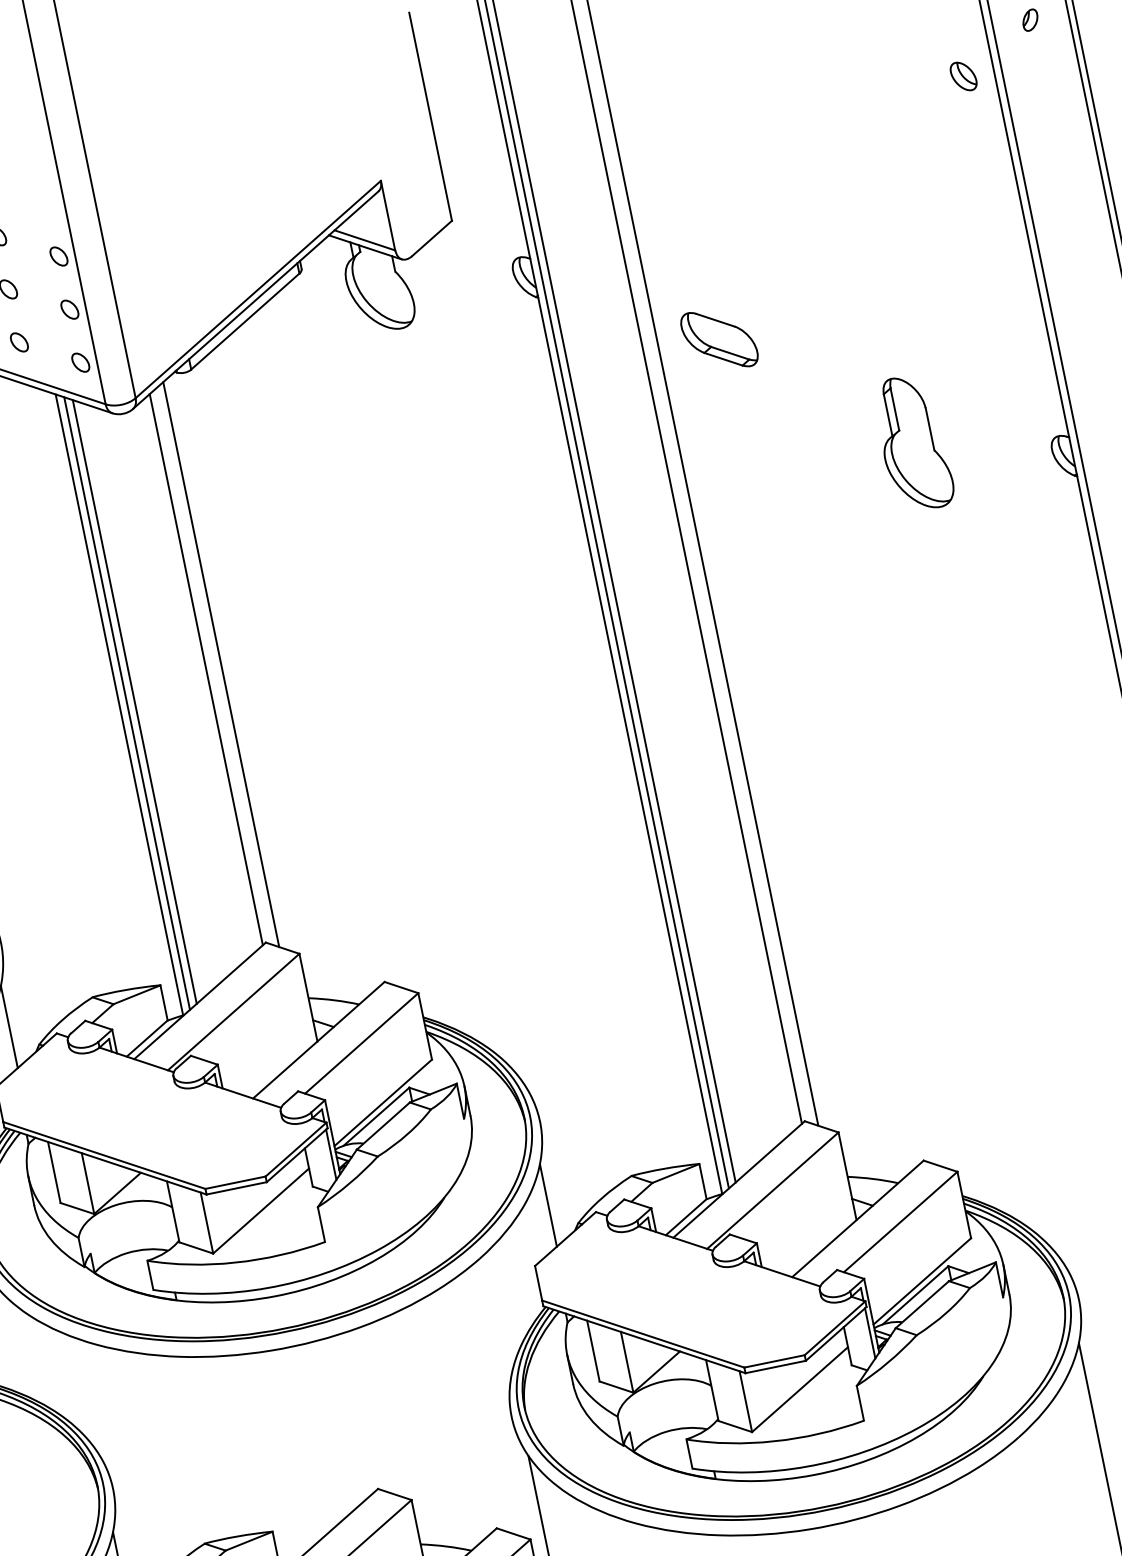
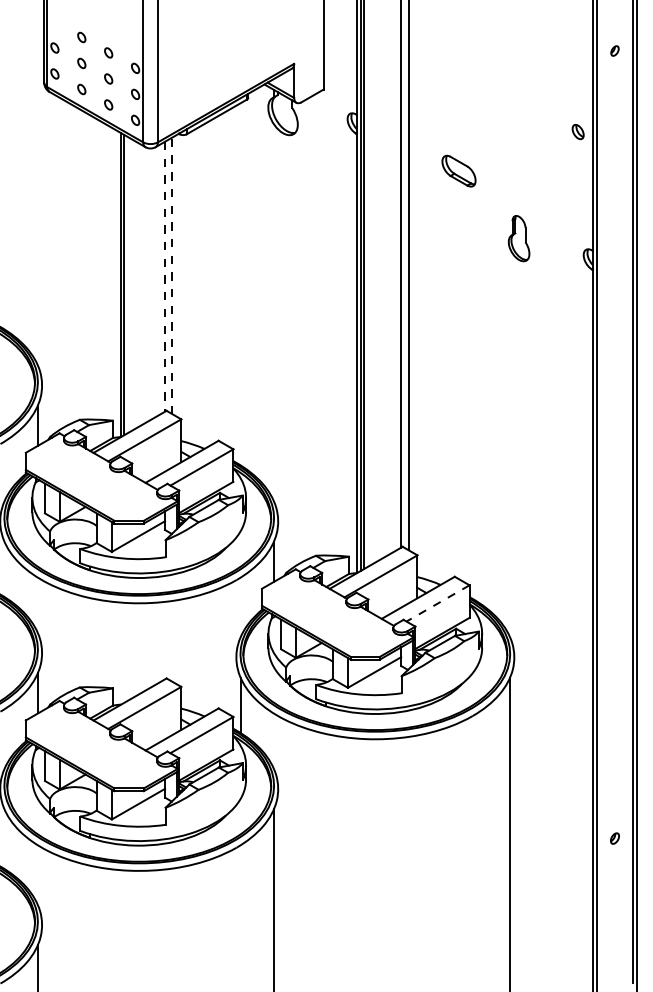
part: (962, 77) -> (577, 132), moved
part: (718, 338) -> (458, 170), moved
part: (912, 443) -> (518, 238), size x0.7
line: (221, 663) -> (172, 275), solid -> dashed
line: (205, 669) -> (164, 276), solid -> dashed
line: (135, 700) -> (128, 284), removed
line: (899, 1222) -> (437, 603), solid -> dashed

